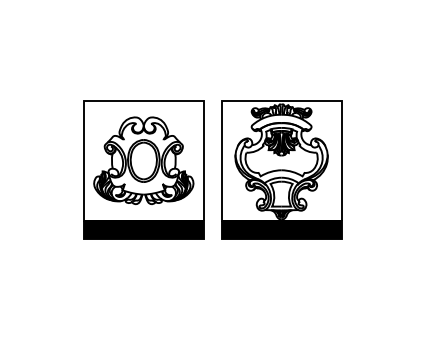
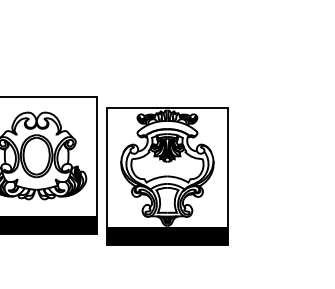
part: (281, 169) -> (167, 175), moved

